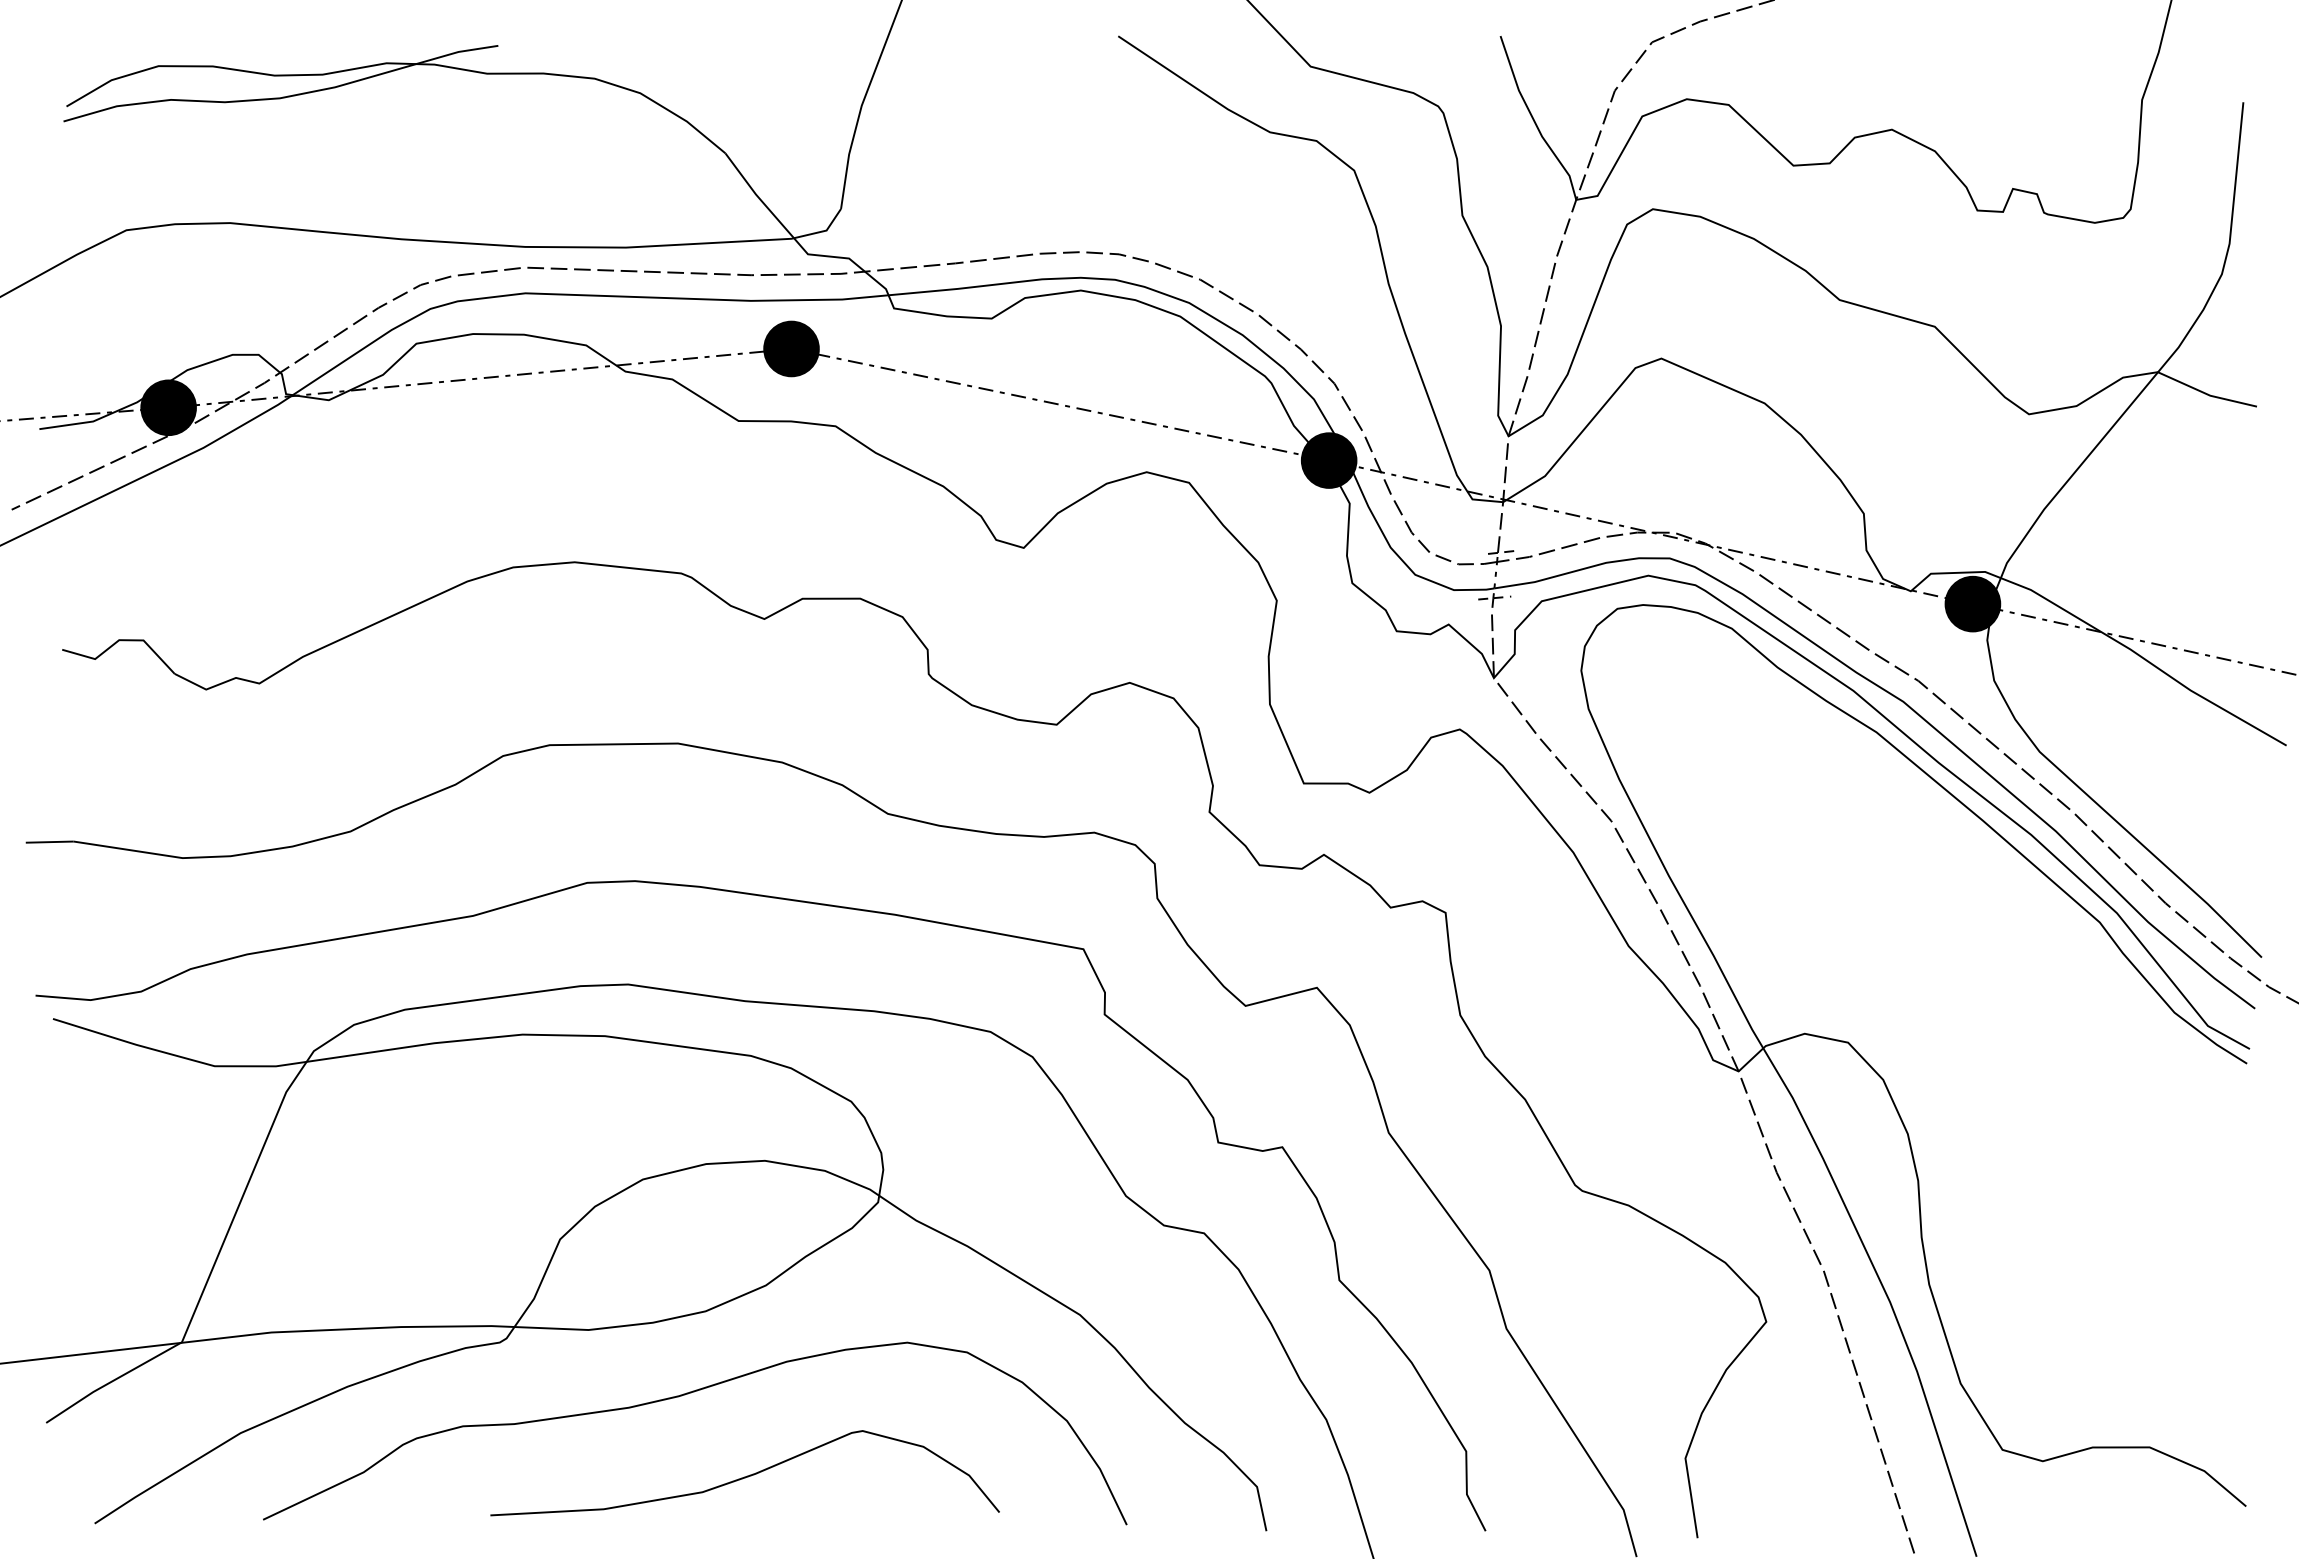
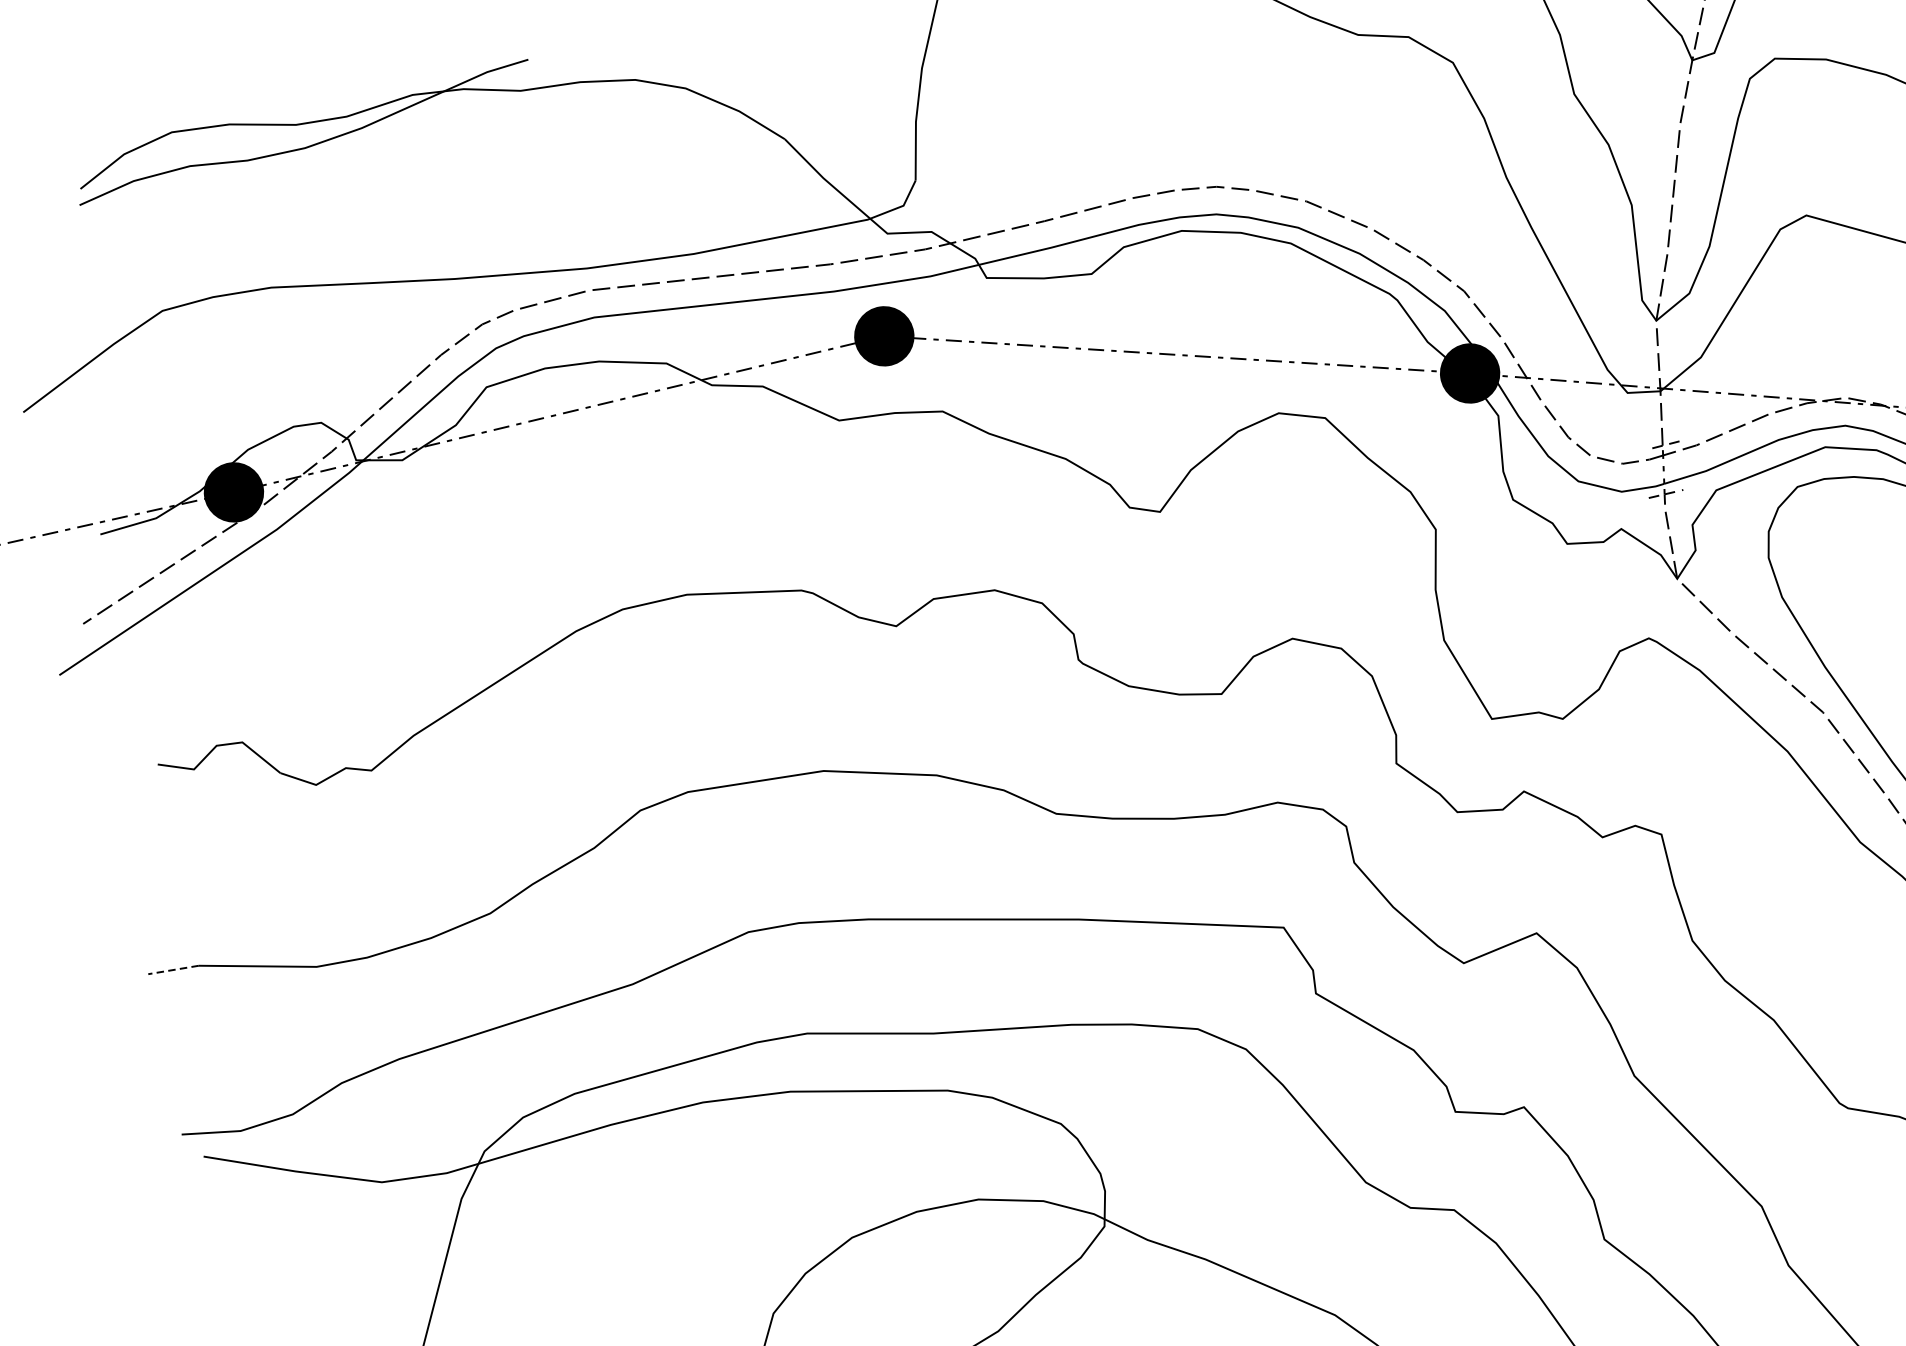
line: (49, 842) -> (173, 970), solid -> dashed

